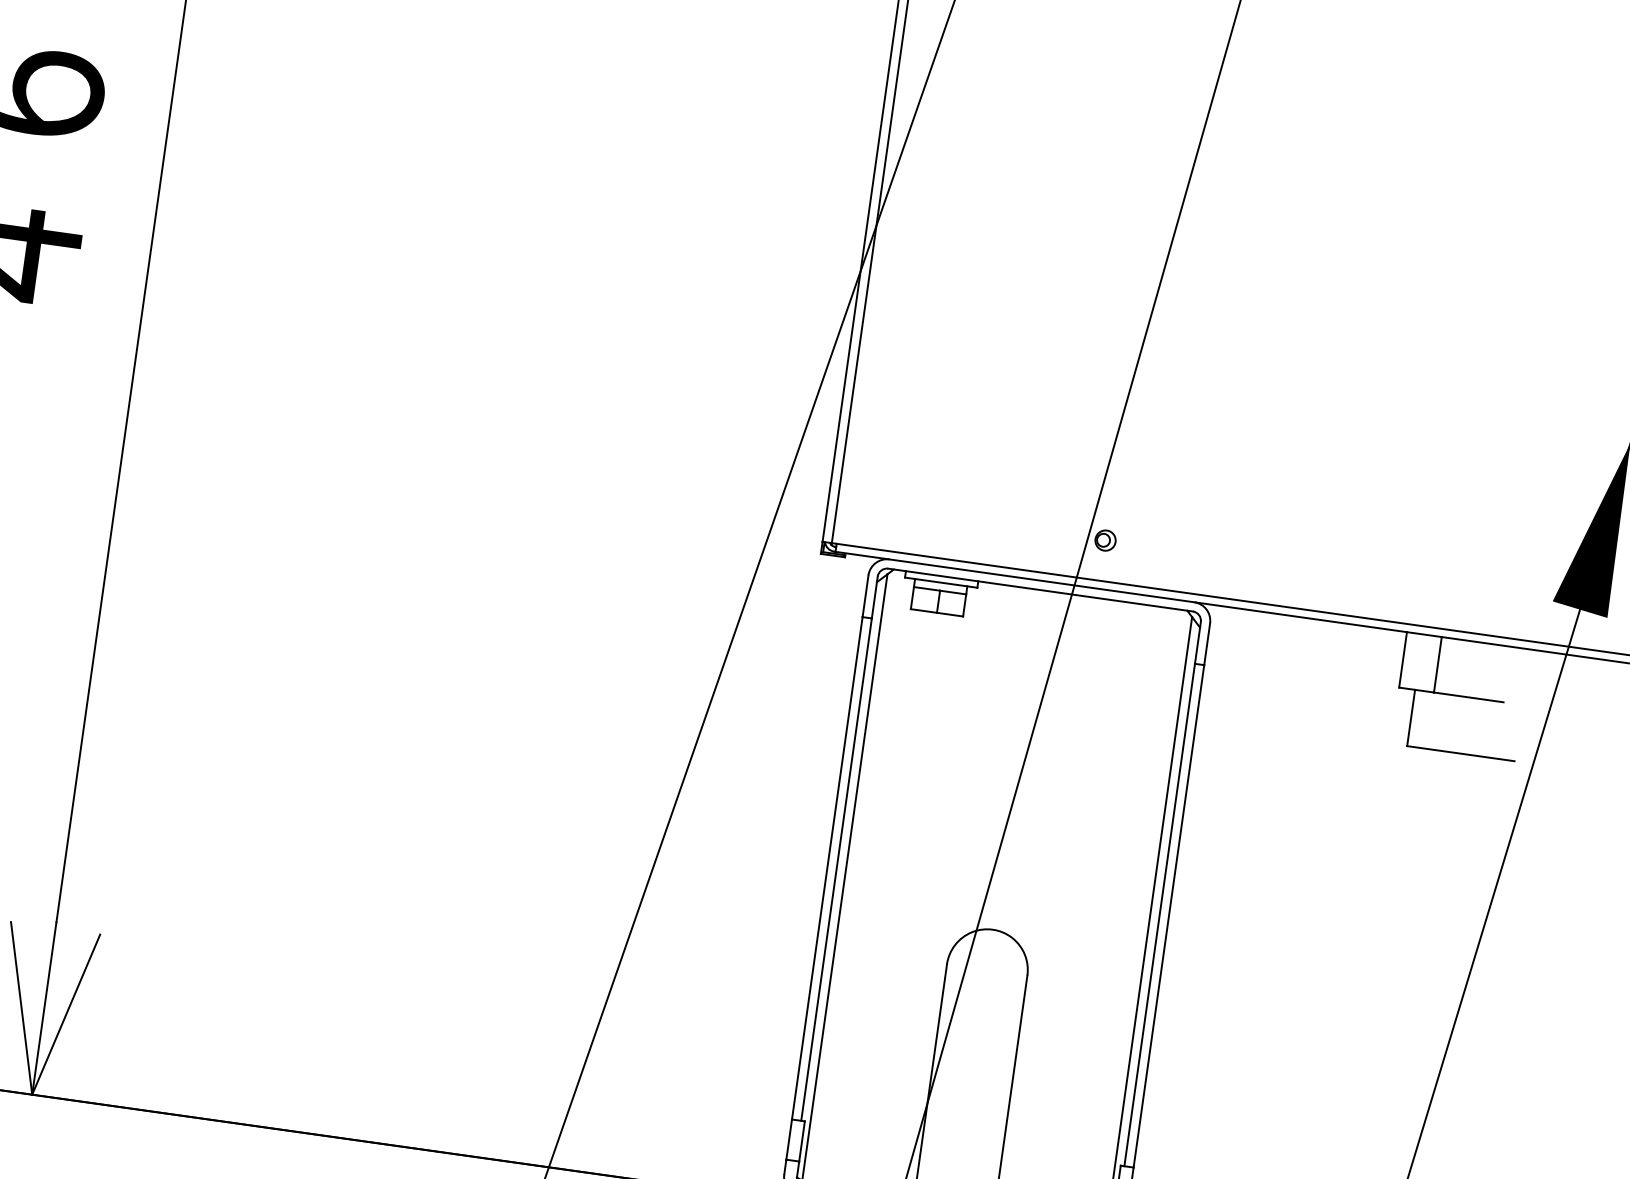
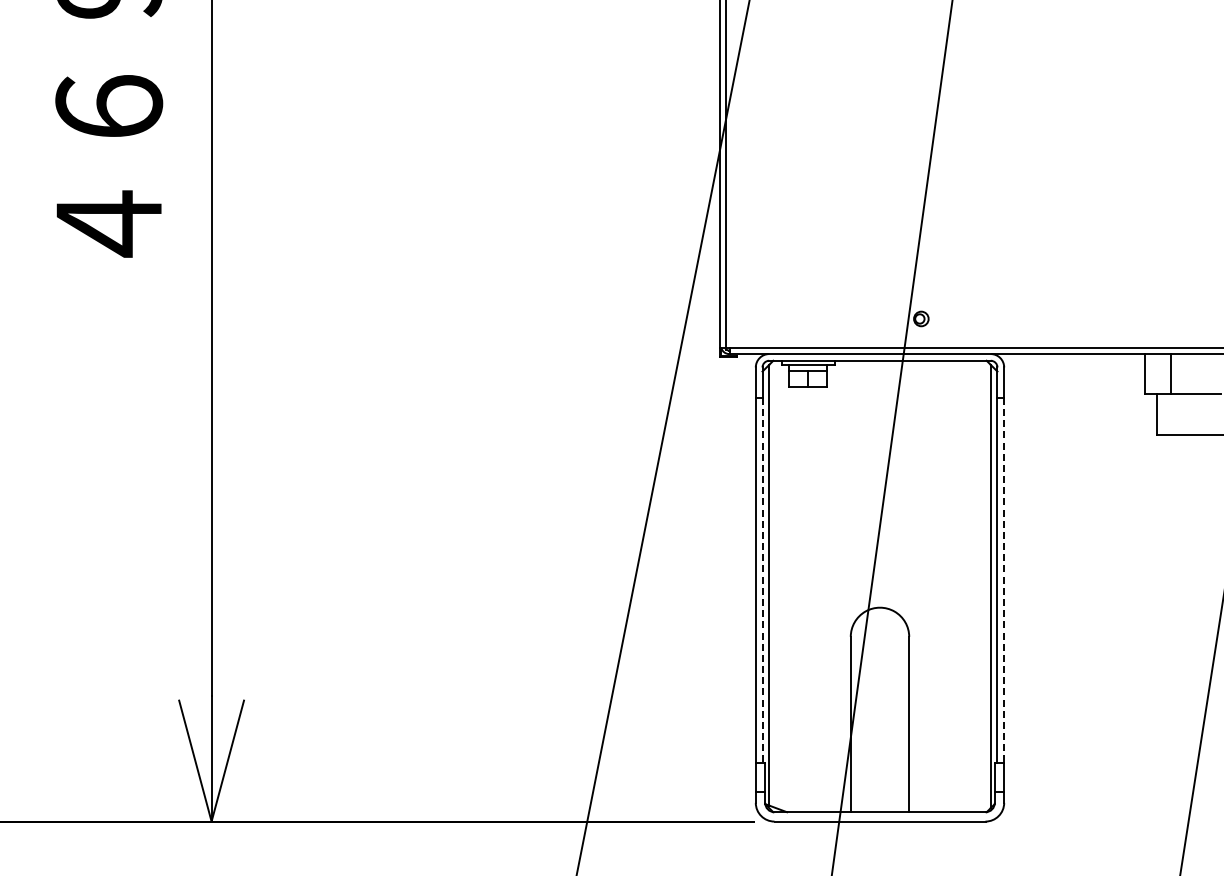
line: (836, 869) -> (762, 580), solid -> dashed
line: (1169, 916) -> (1004, 580), solid -> dashed

